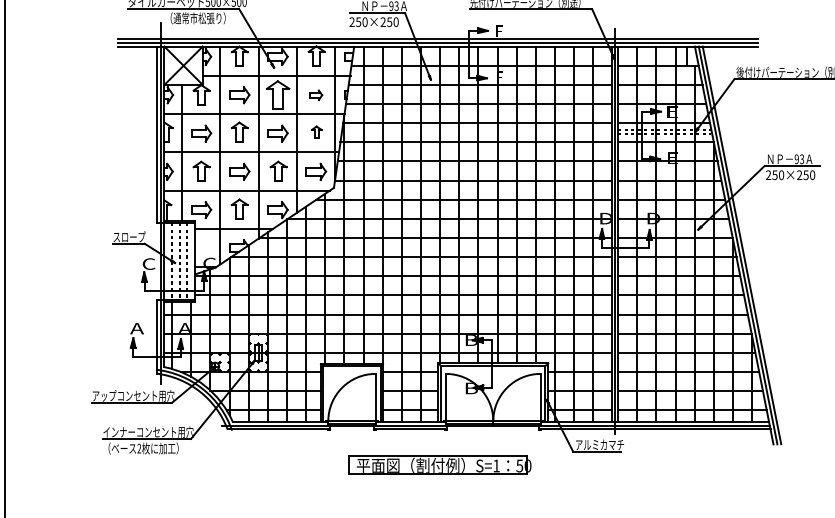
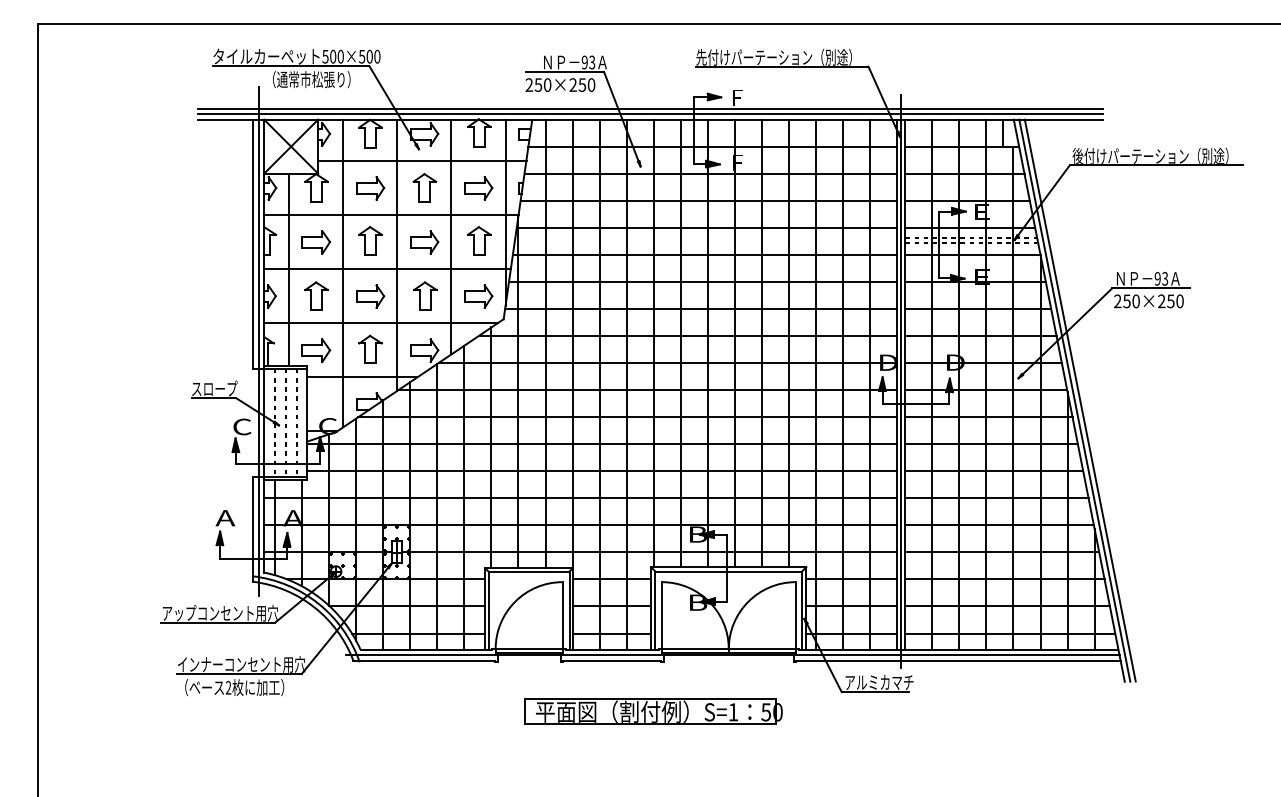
part: (277, 94) -> (424, 187), size x0.71
part: (316, 95) -> (478, 188), size x1.67
part: (316, 132) -> (479, 240), size x1.67

